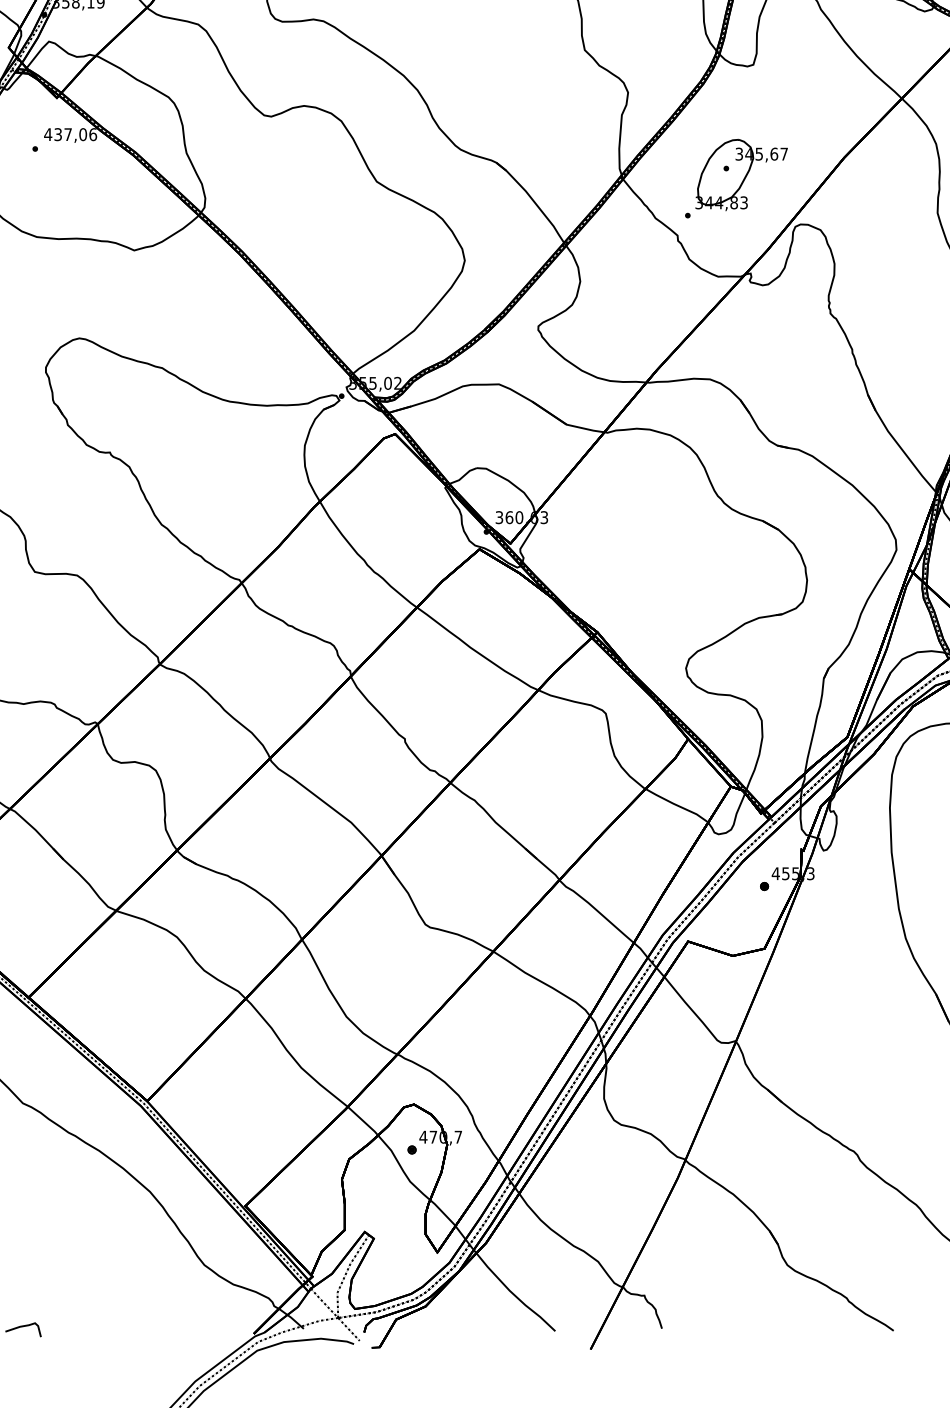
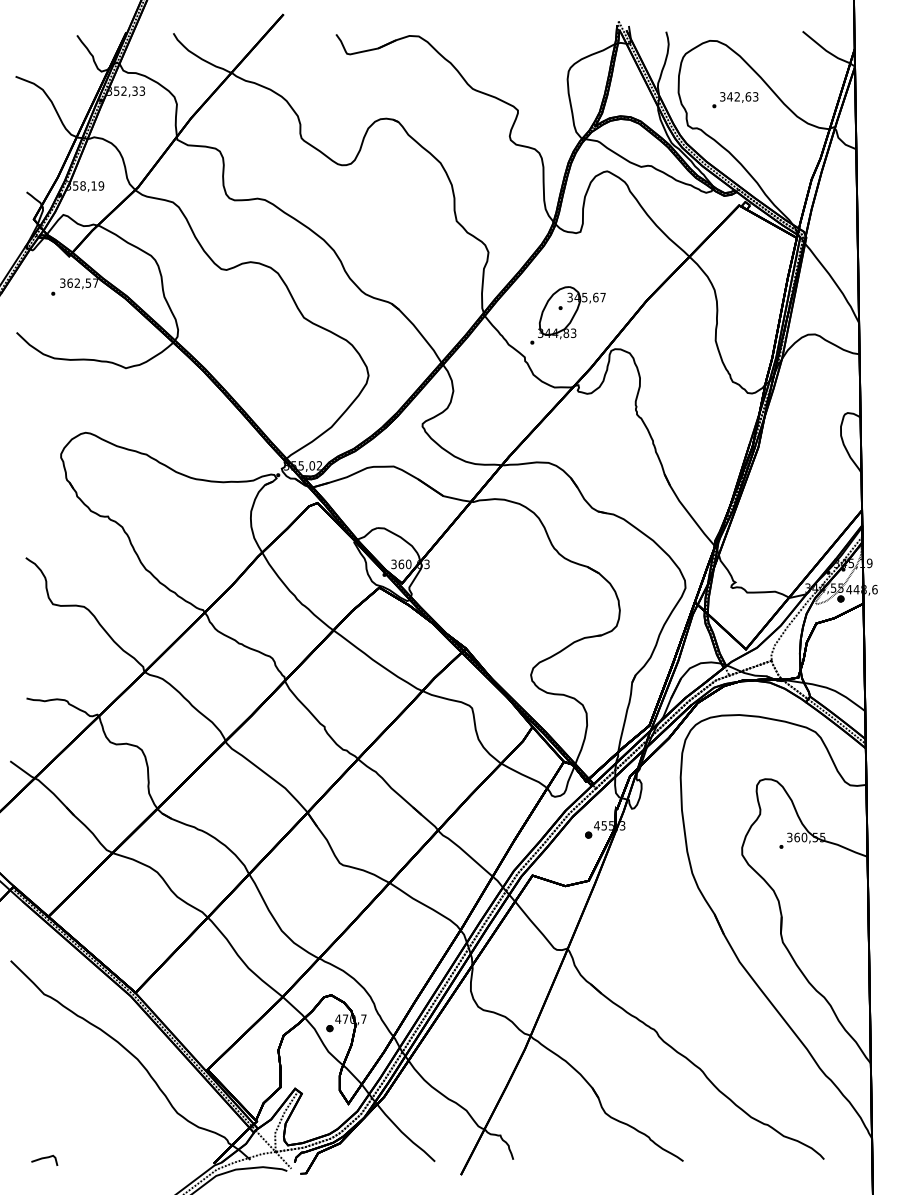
text: (69, 133) -> (78, 282), 437,06 -> 362,57

